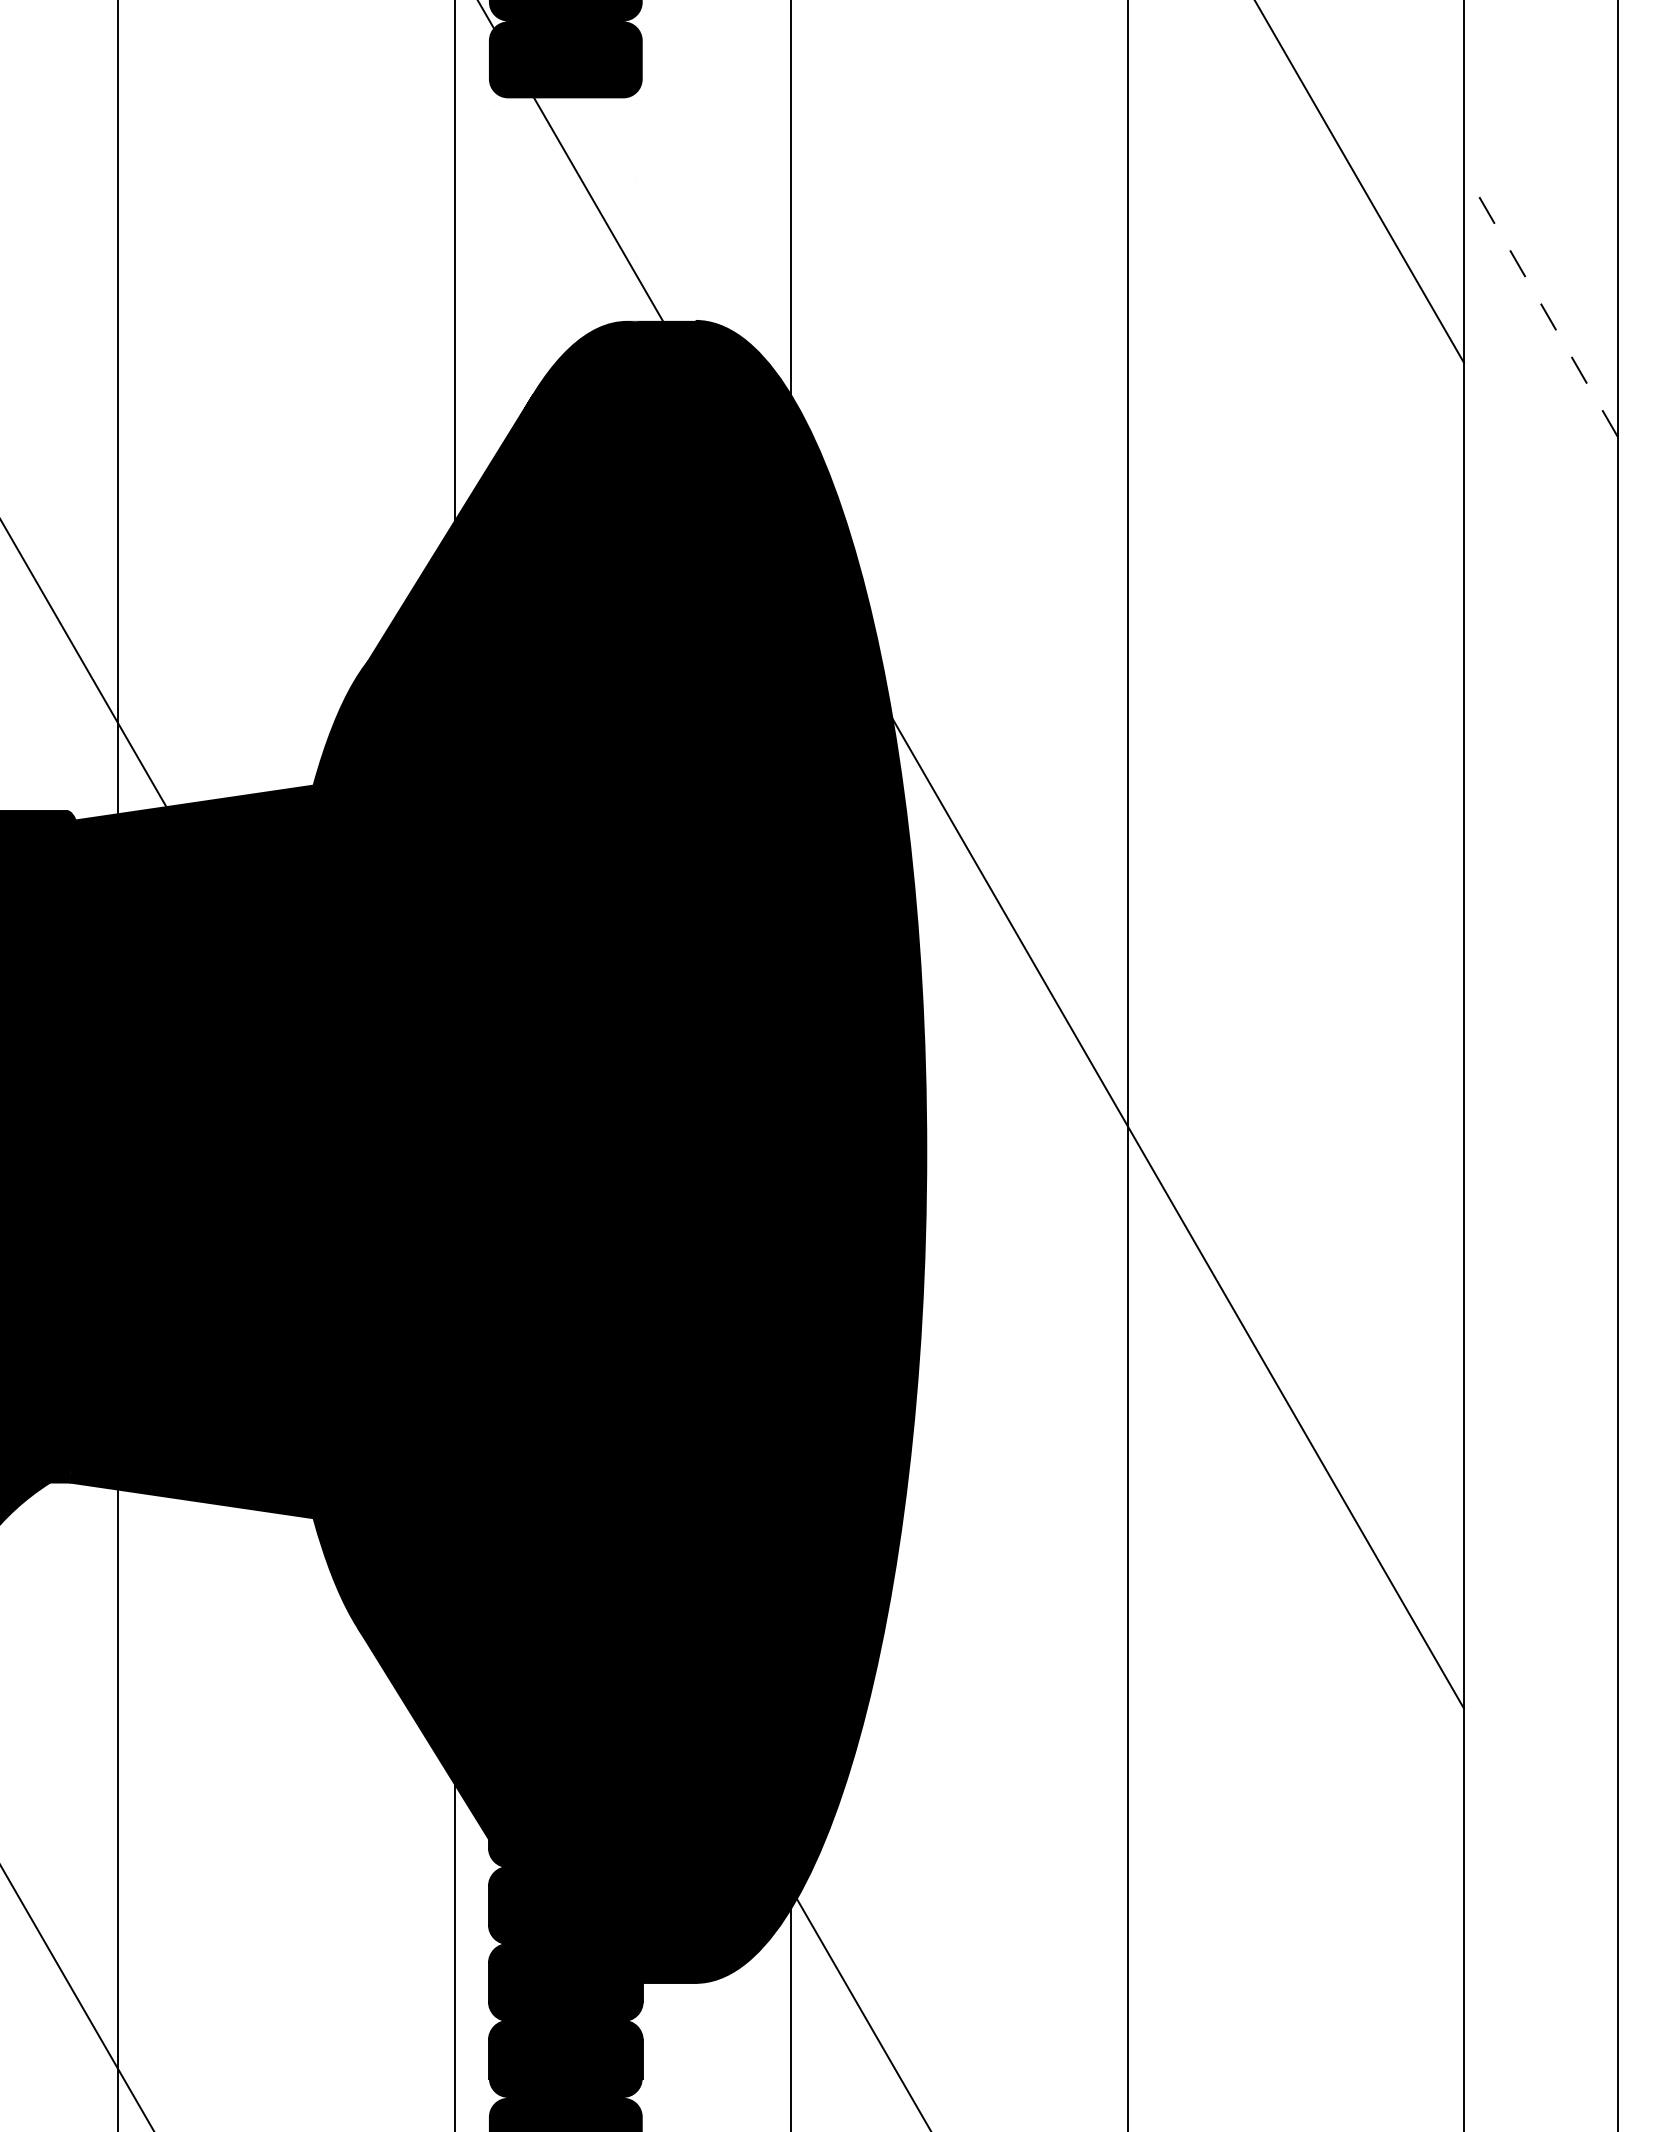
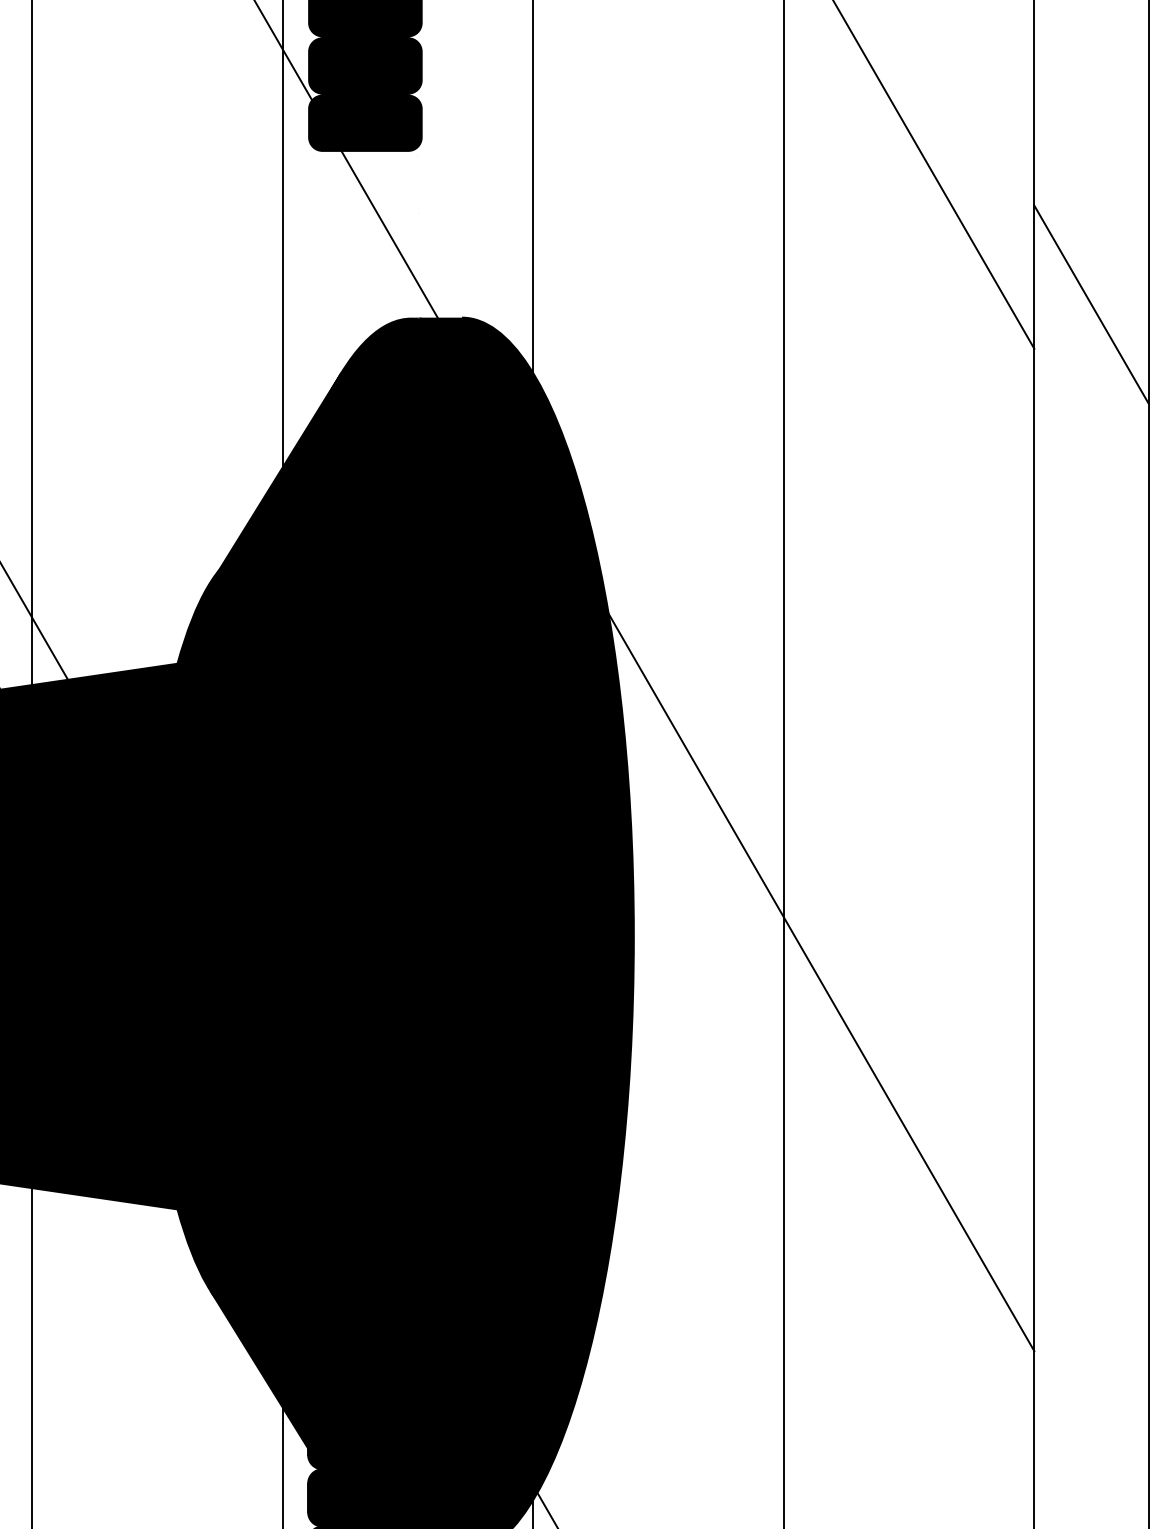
line: (1540, 303) -> (1091, 304), dashed -> solid

